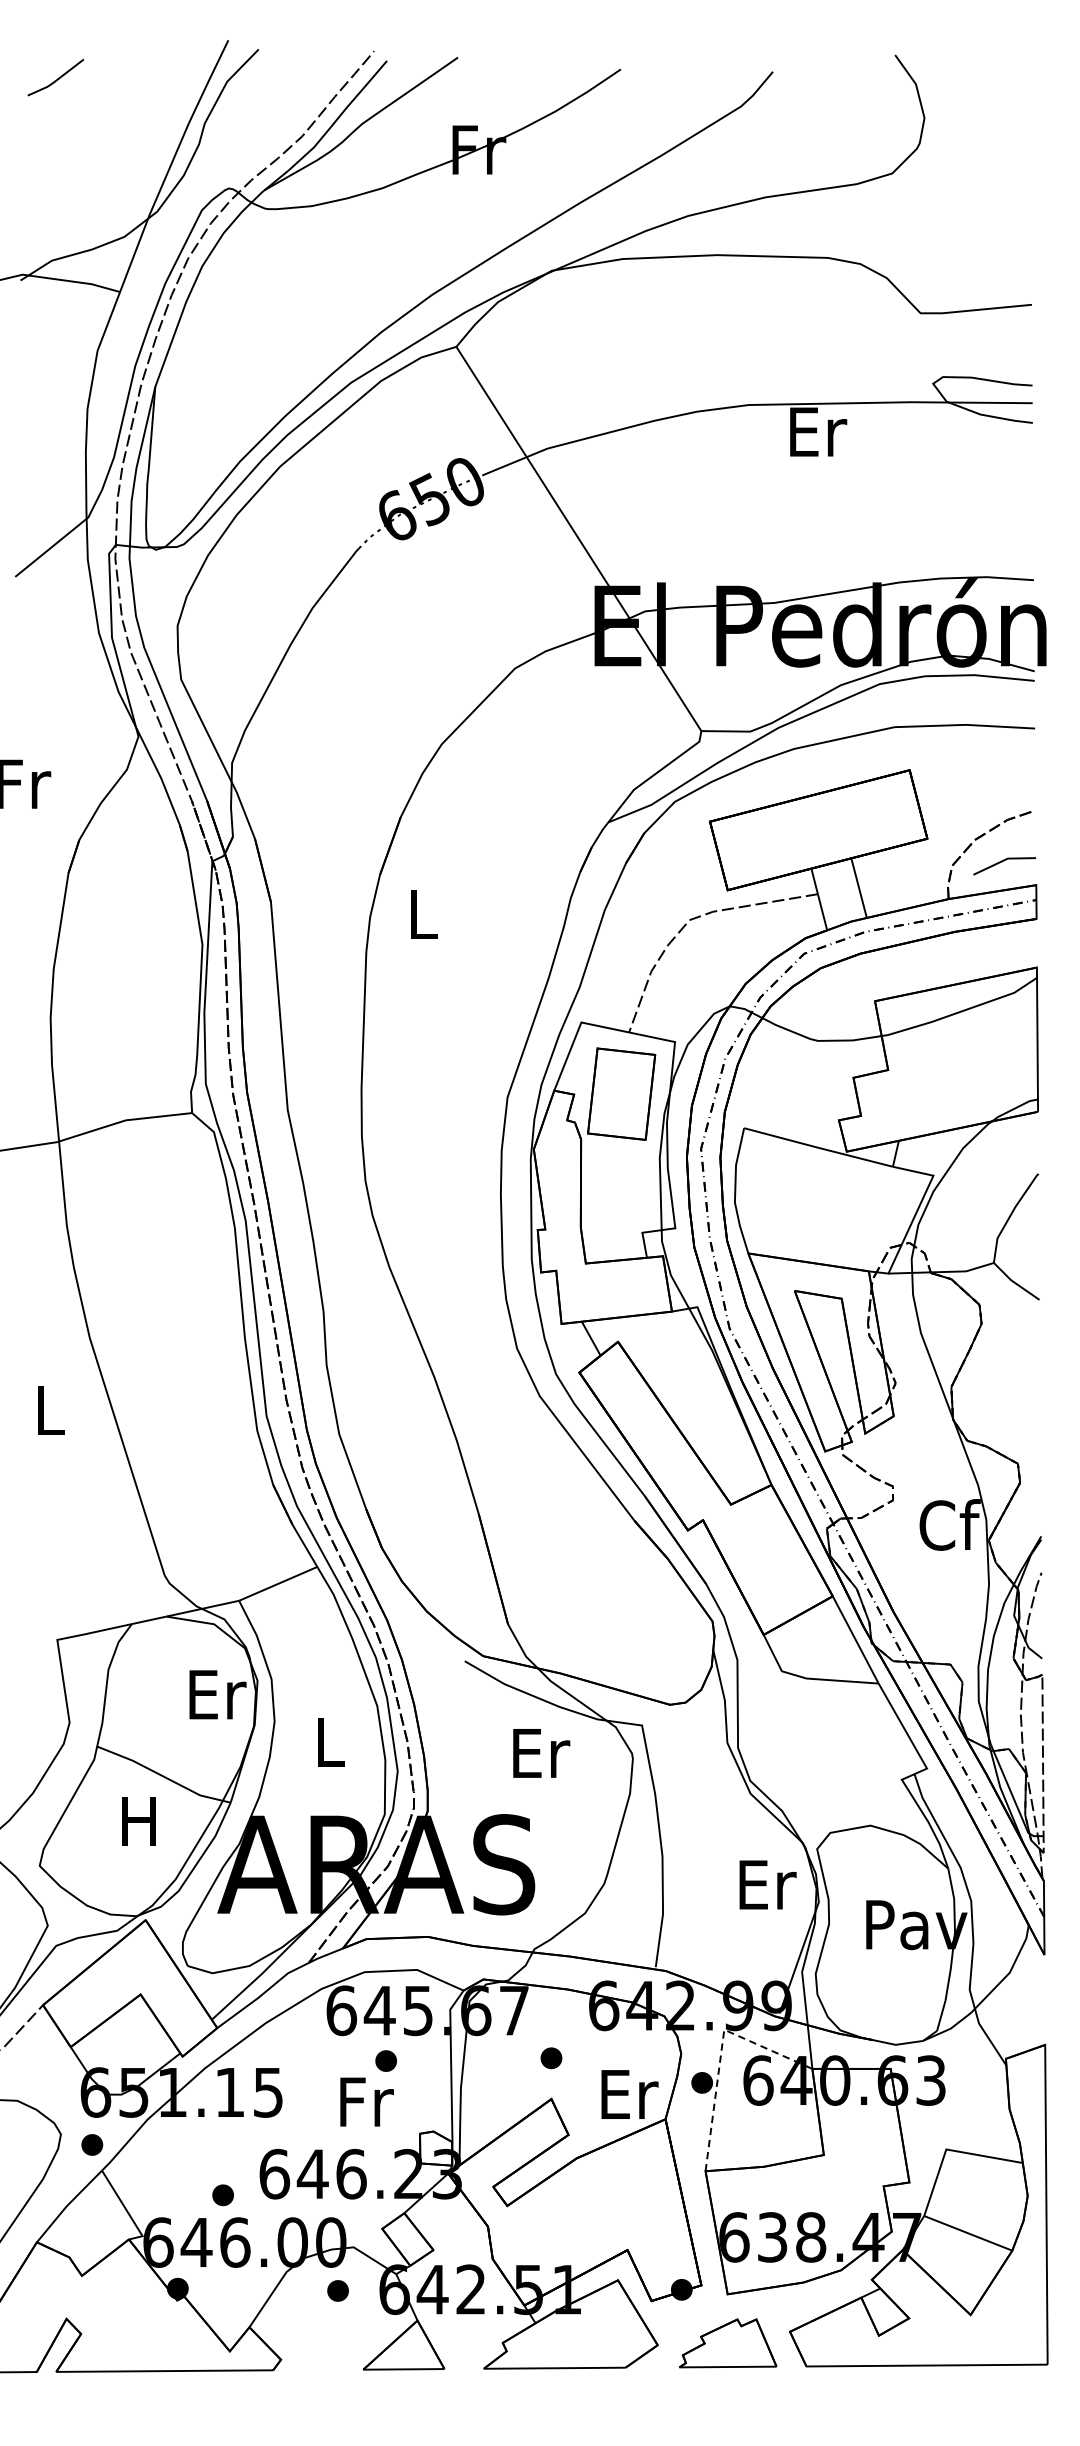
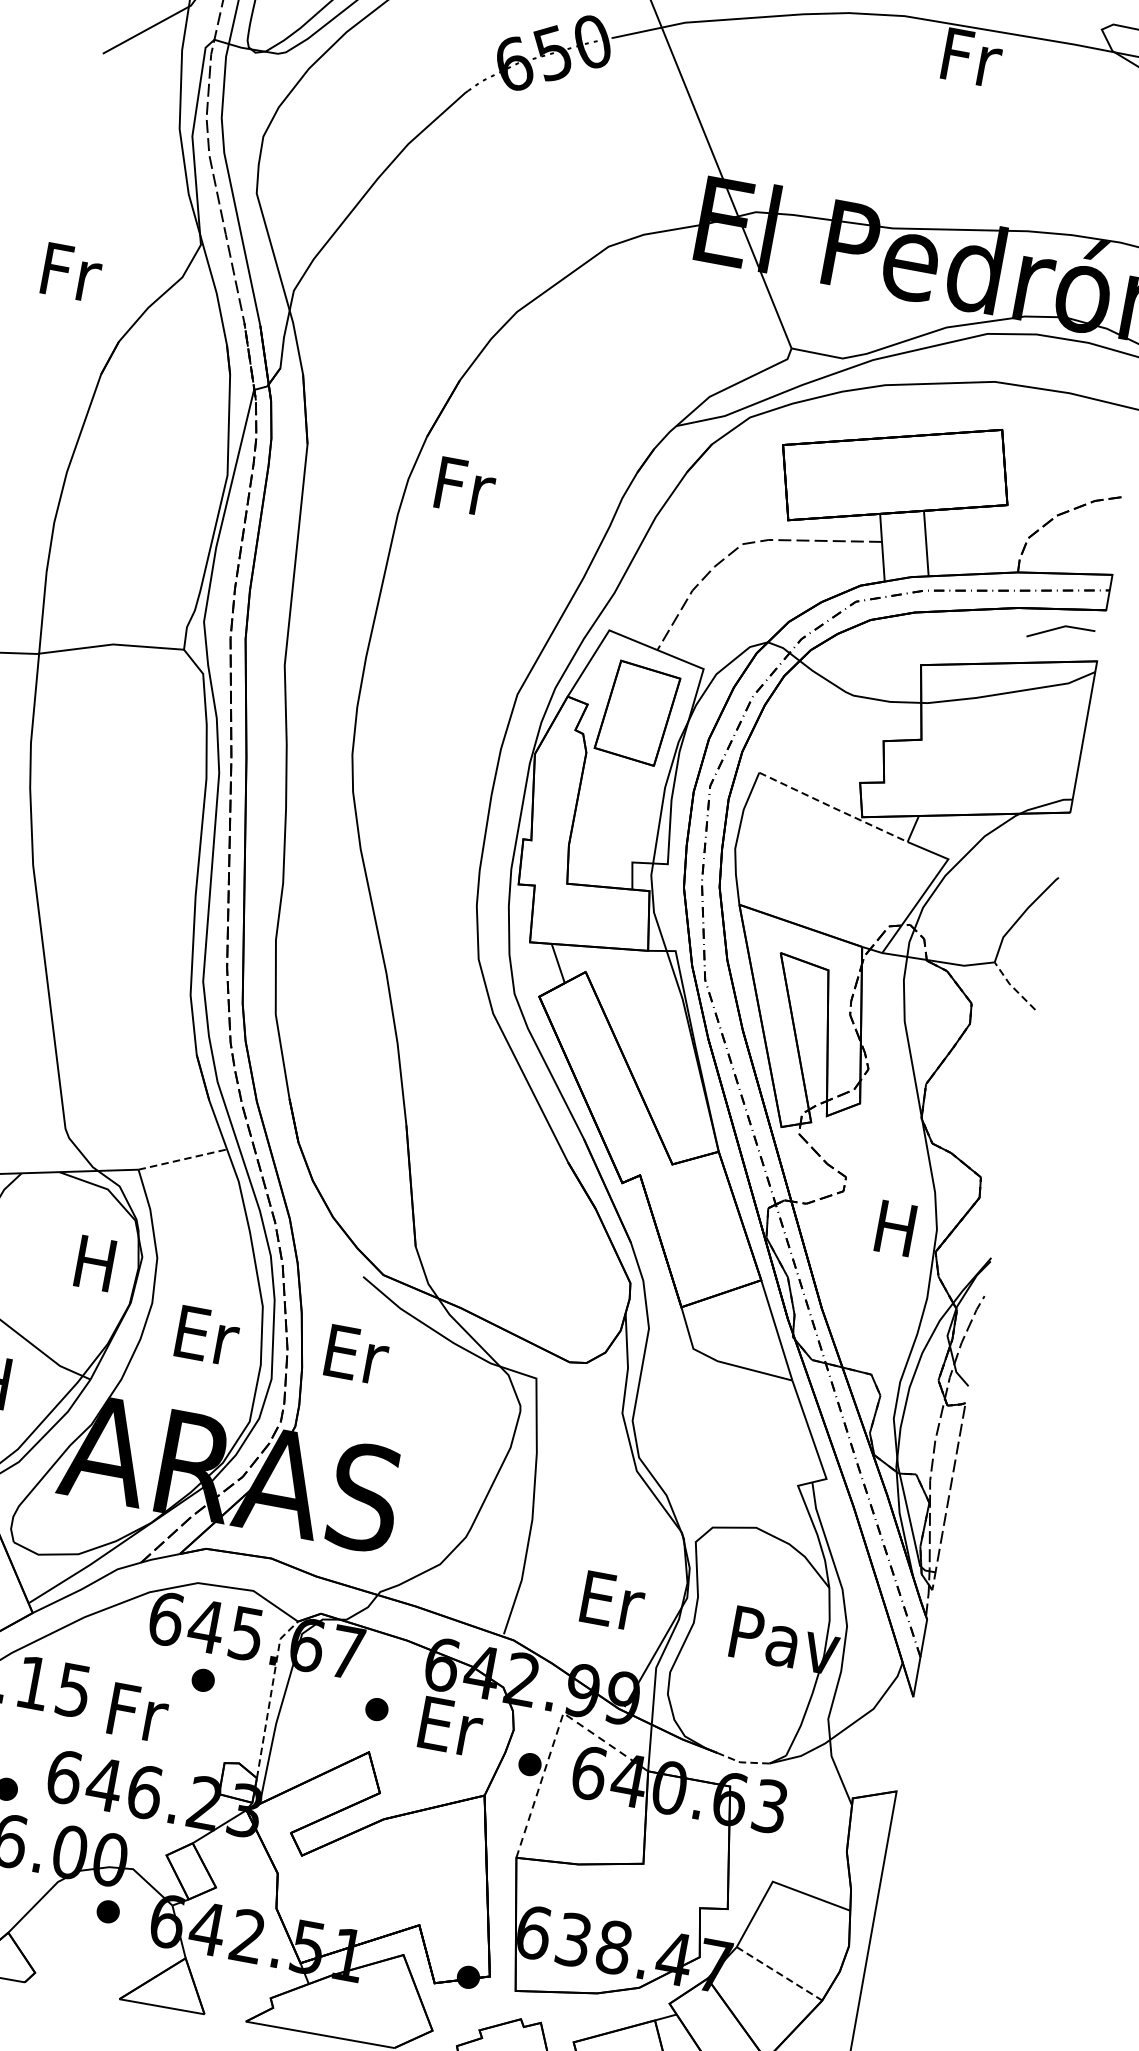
text: (818, 431) -> (972, 57), Er -> Fr
line: (1002, 862) -> (1059, 629), moved
text: (424, 914) -> (465, 486), L -> Fr
line: (817, 1147) -> (832, 807), solid -> dashed
line: (1014, 1282) -> (1012, 986), solid -> dashed
text: (949, 1524) -> (897, 1227), Cf -> H
line: (278, 1583) -> (183, 1159), solid -> dashed
text: (217, 1694) -> (97, 1263), Er -> H
text: (331, 1741) -> (208, 1335), L -> Er
text: (541, 1753) -> (357, 1355), moved
text: (767, 1884) -> (612, 1600), moved
line: (896, 2044) -> (741, 1762), solid -> dashed
line: (451, 2063) -> (271, 1695), solid -> dashed
text: (629, 2094) -> (450, 1726), moved
text: (366, 2101) -> (138, 1712), moved
line: (968, 2233) -> (779, 1974), solid -> dashed

